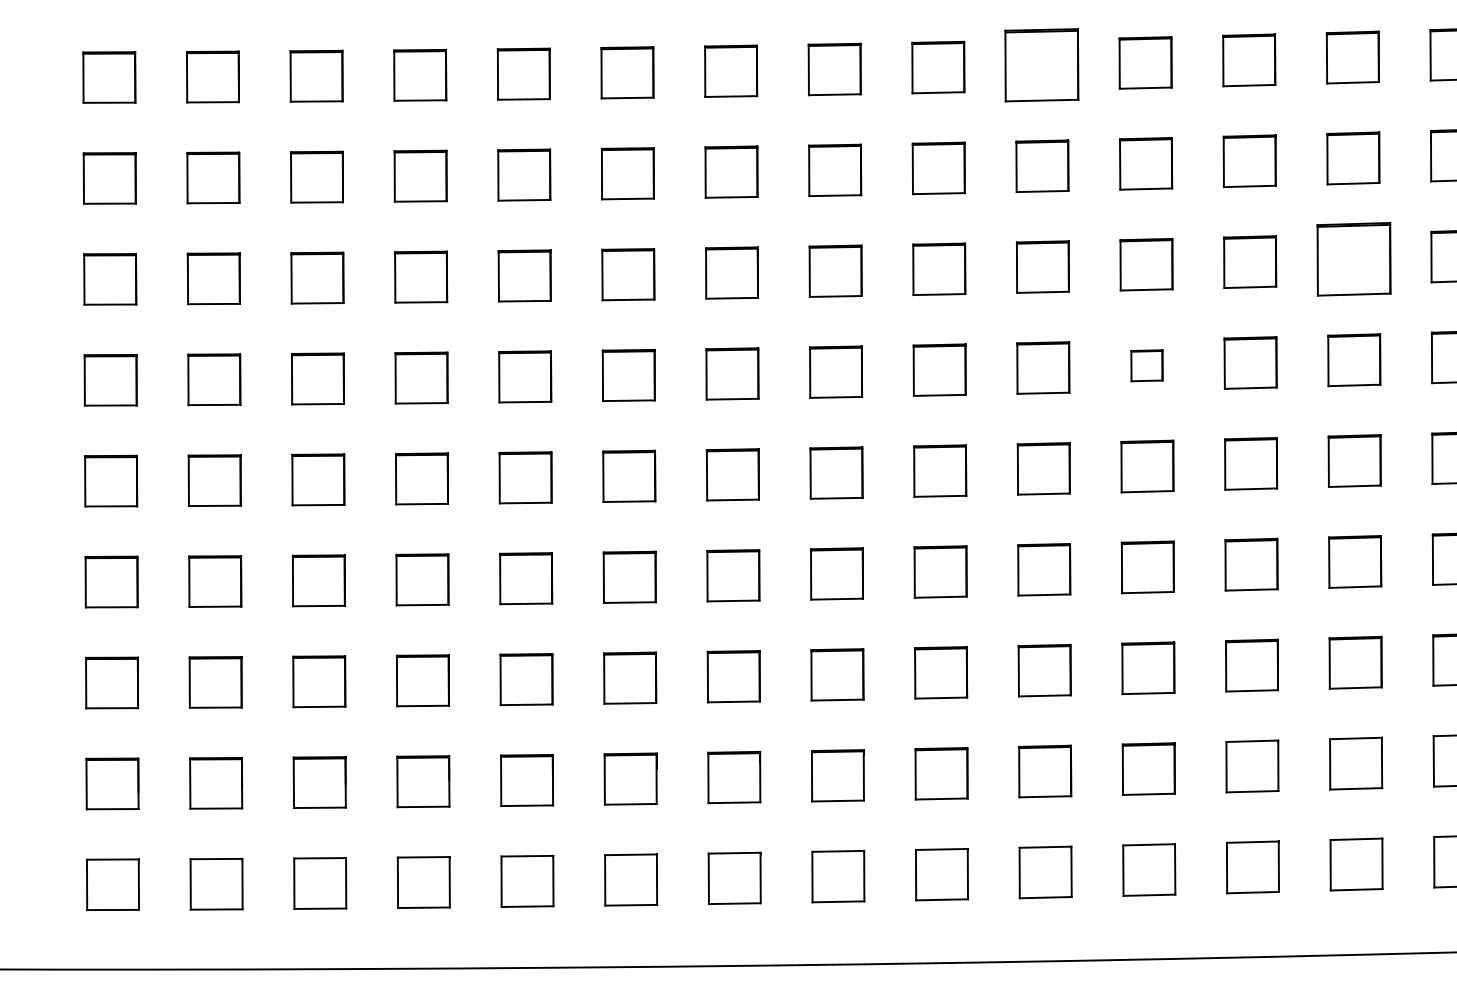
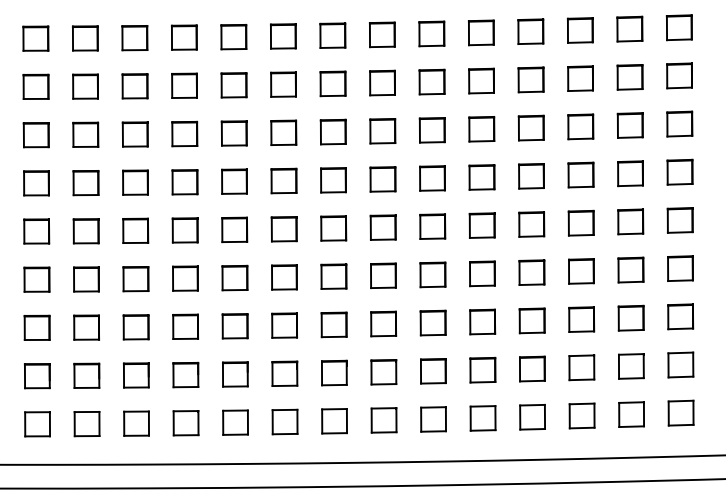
part: (1042, 64) -> (481, 32), size x0.71
part: (1352, 259) -> (629, 125), size x0.71
part: (1146, 366) -> (531, 176), size x1.67

